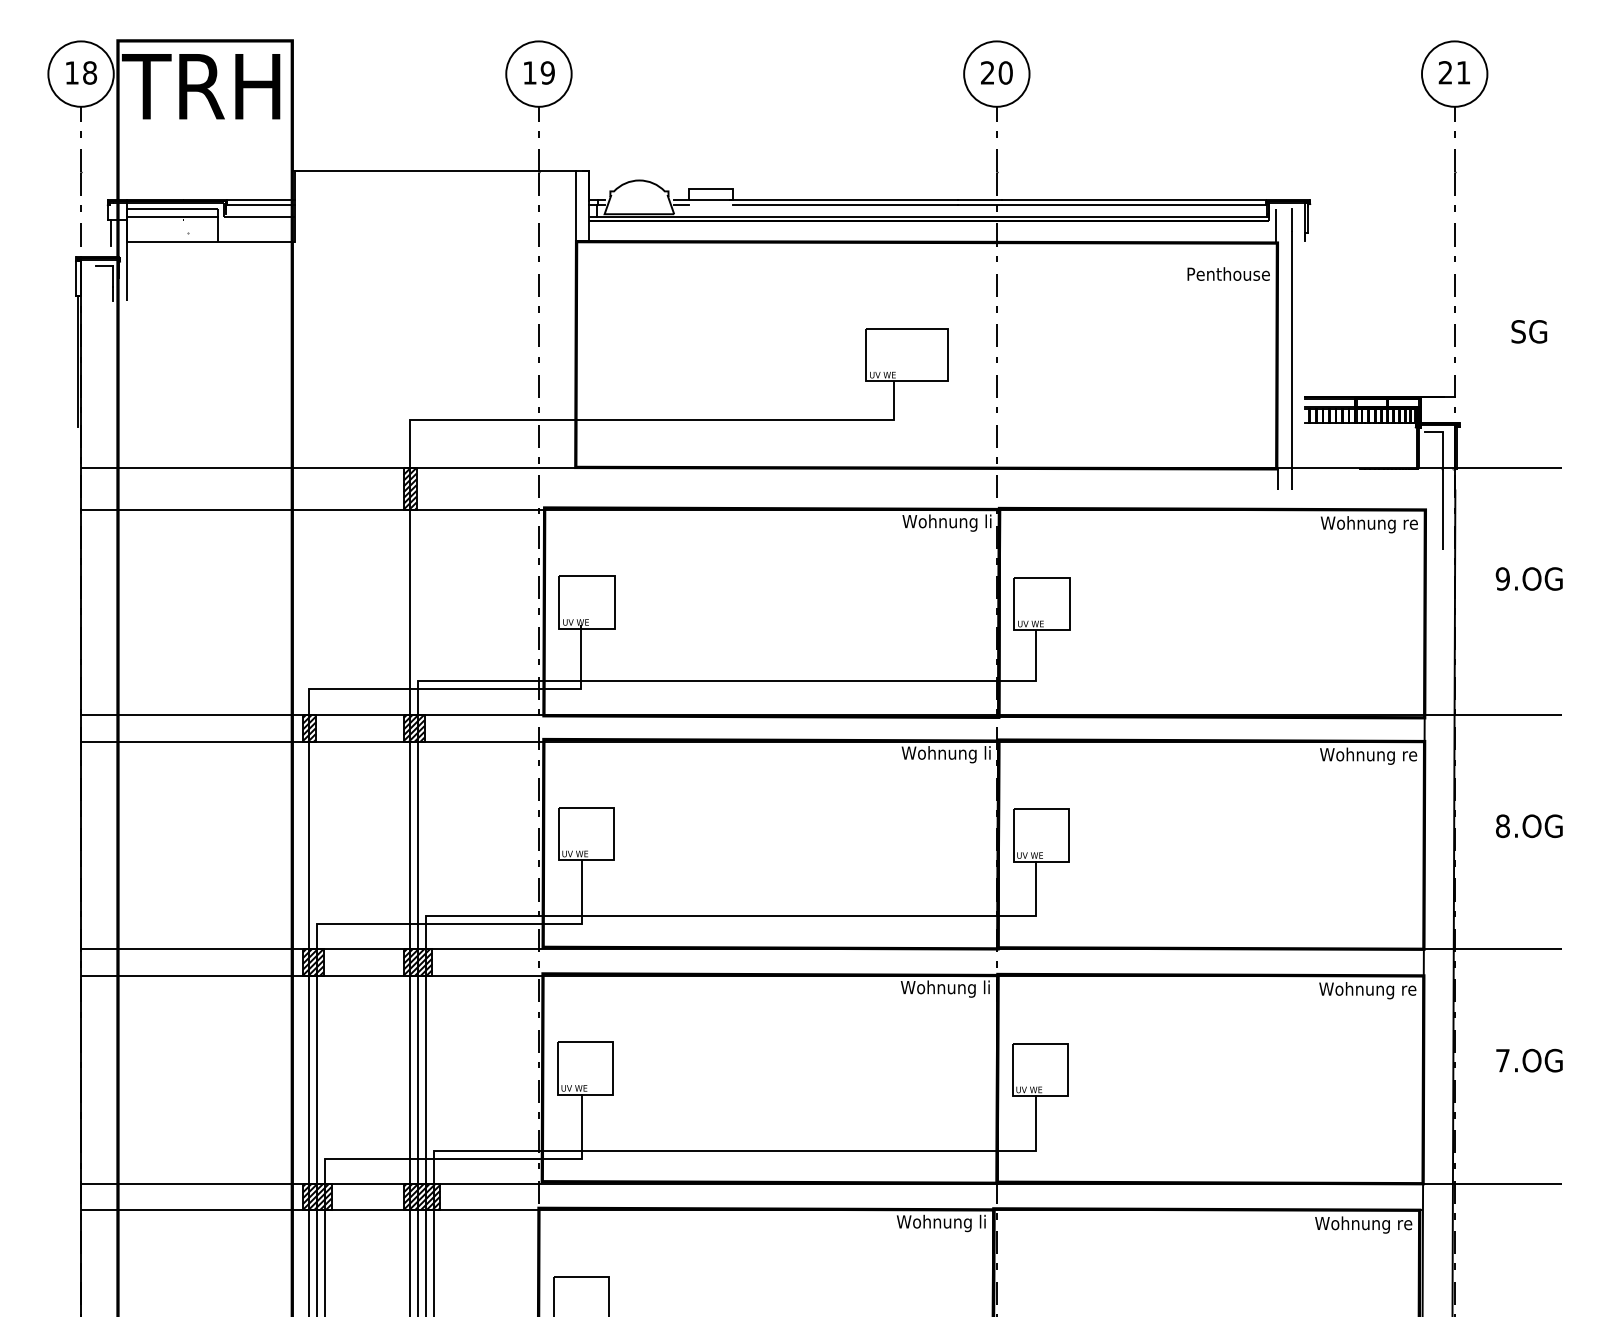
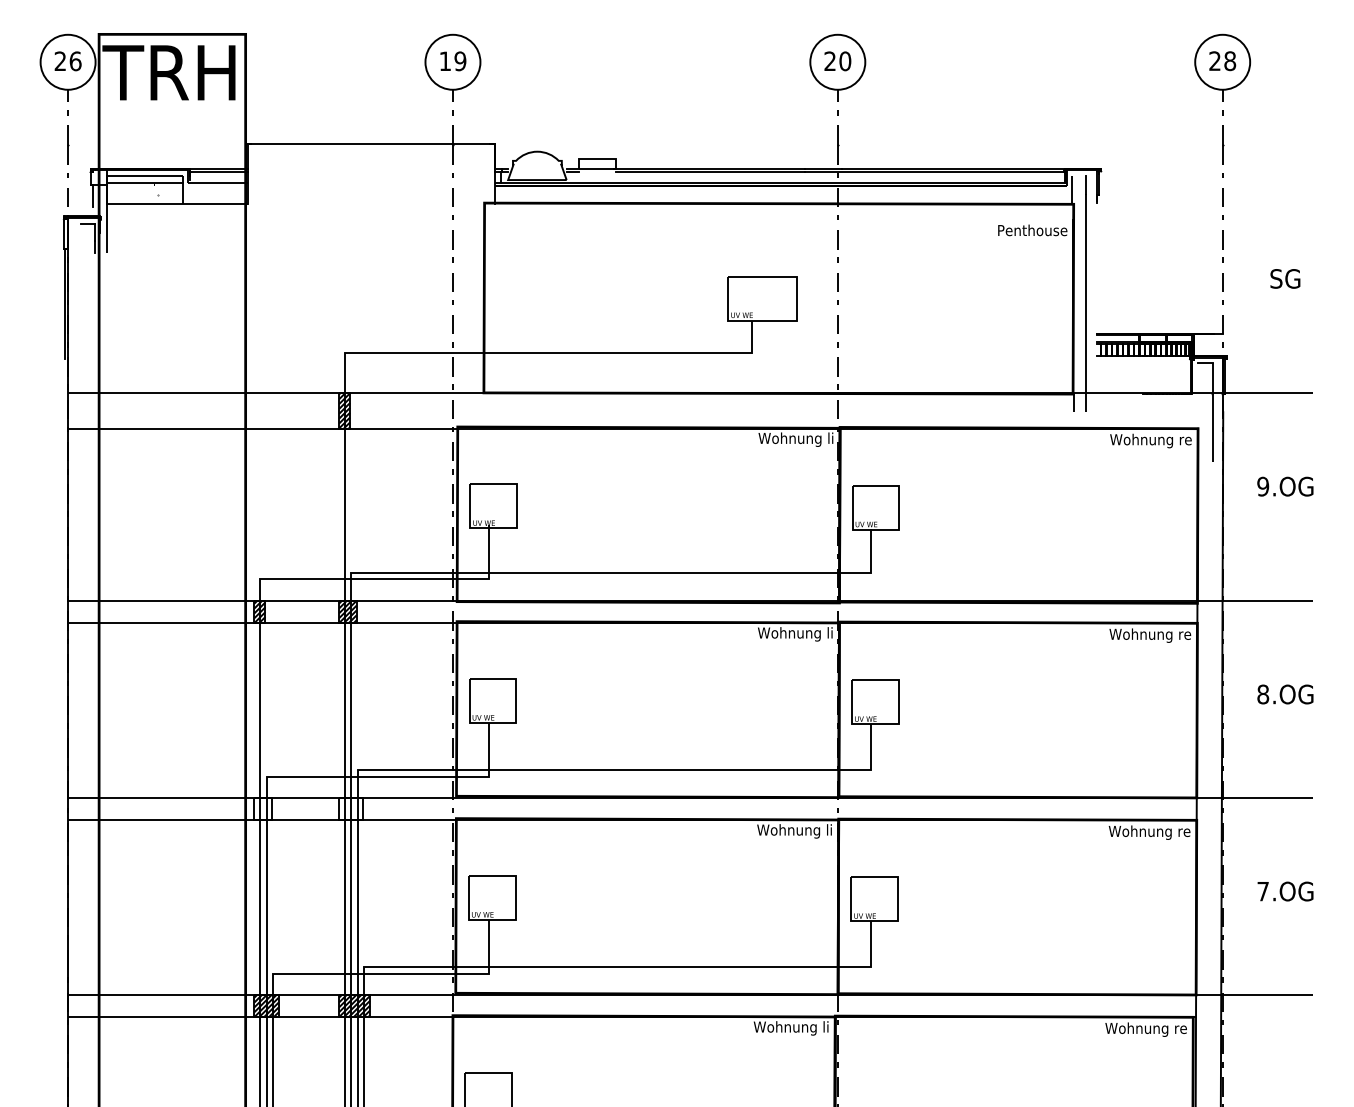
text: (80, 73) -> (67, 61), 18 -> 26
text: (1463, 73) -> (1230, 61), 21 -> 28
line: (576, 206) -> (484, 173), removed
hatch: (313, 961) -> (263, 808), removed
hatch: (418, 961) -> (351, 808), removed

